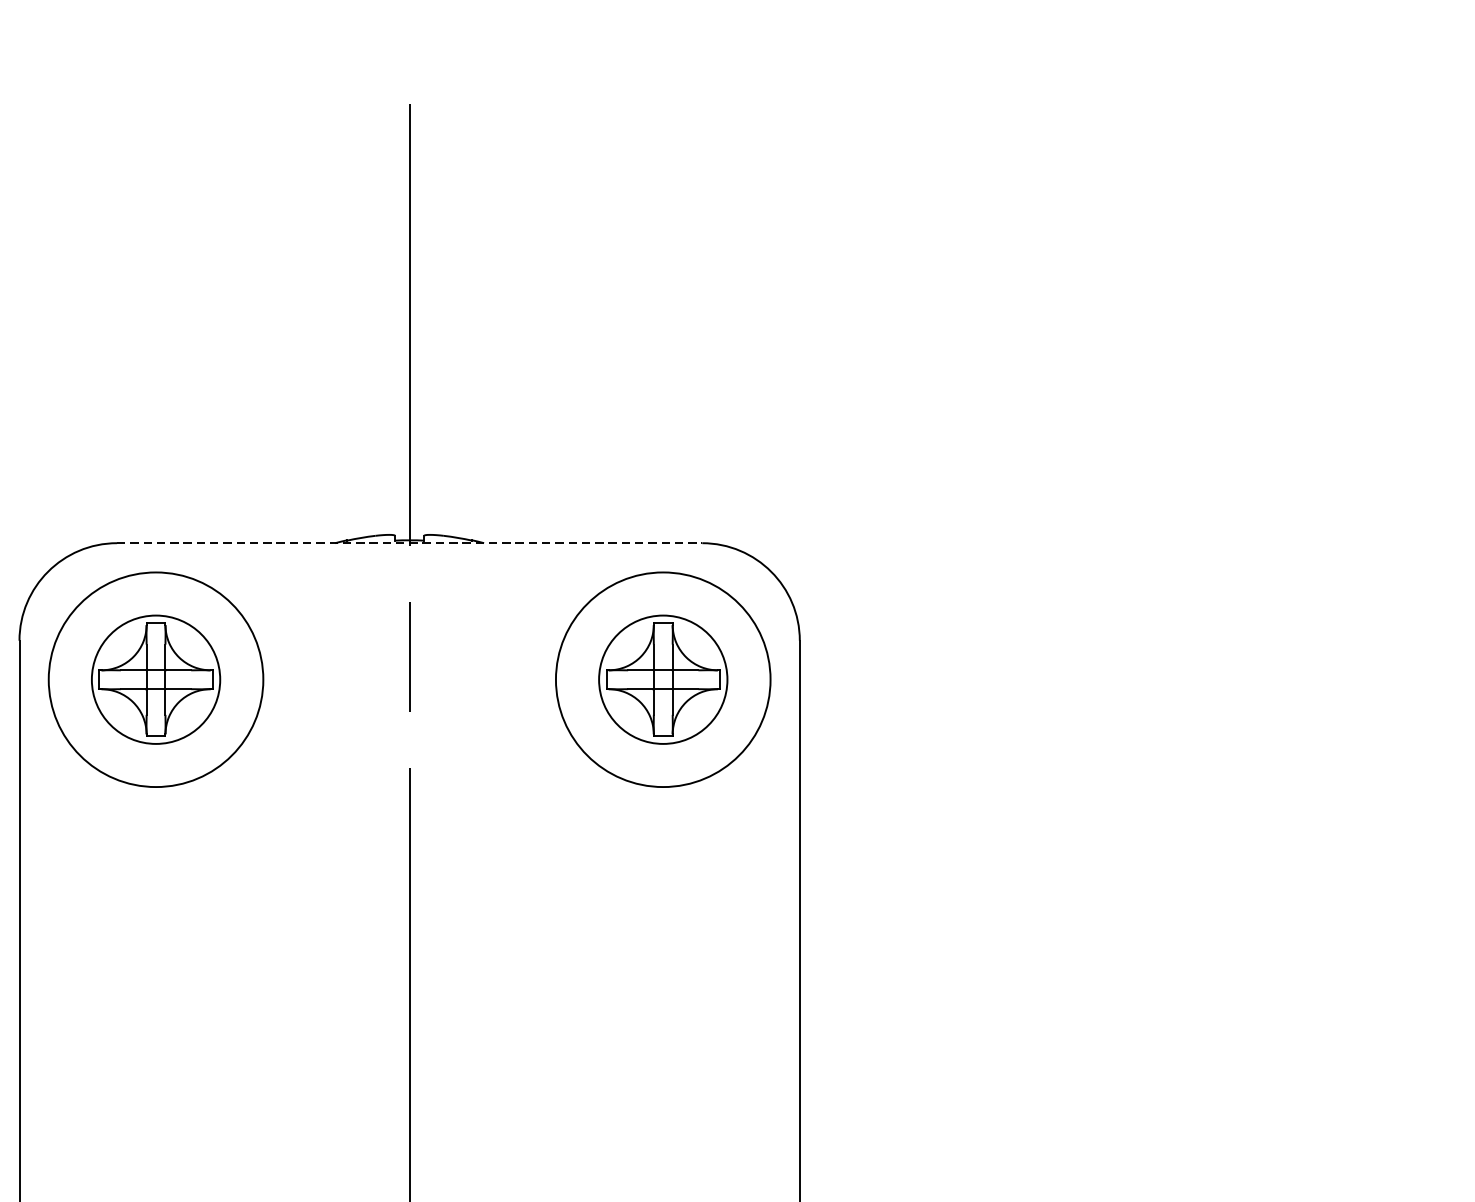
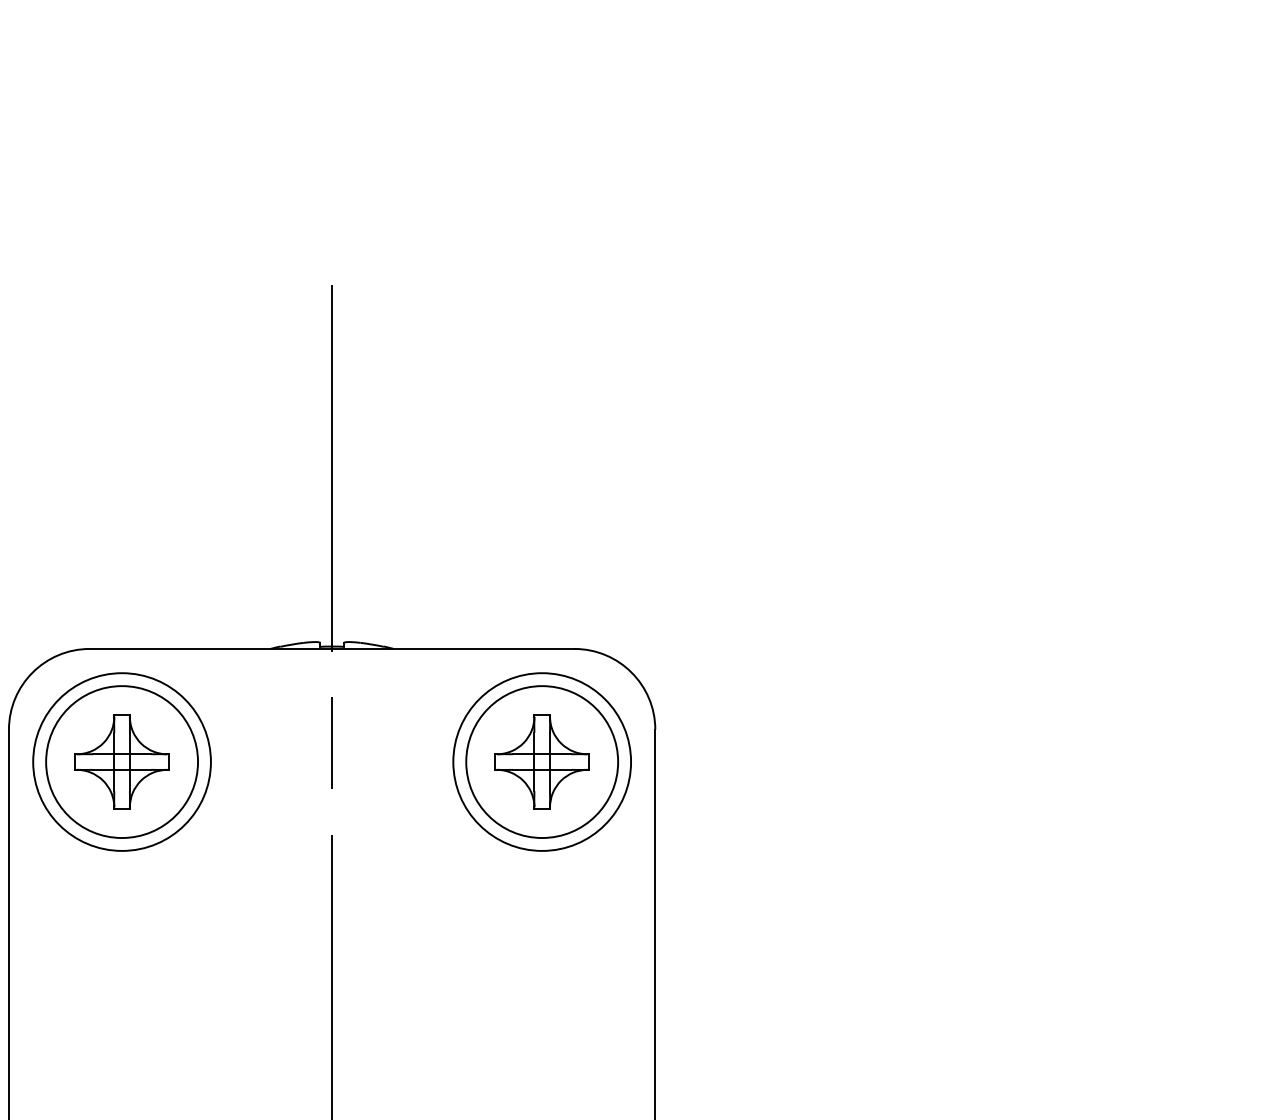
line: (410, 542) -> (332, 648), dashed -> solid
circle: (156, 680) -> (122, 762), size x1.43
circle: (663, 680) -> (542, 762), size x1.43

